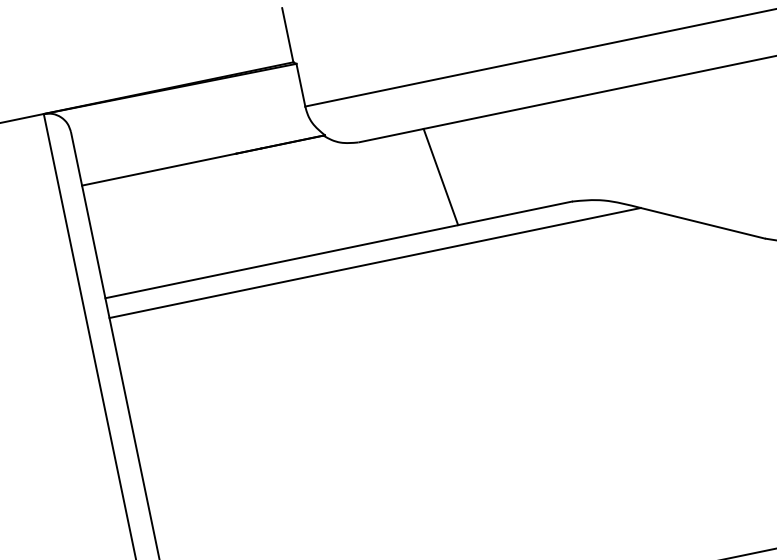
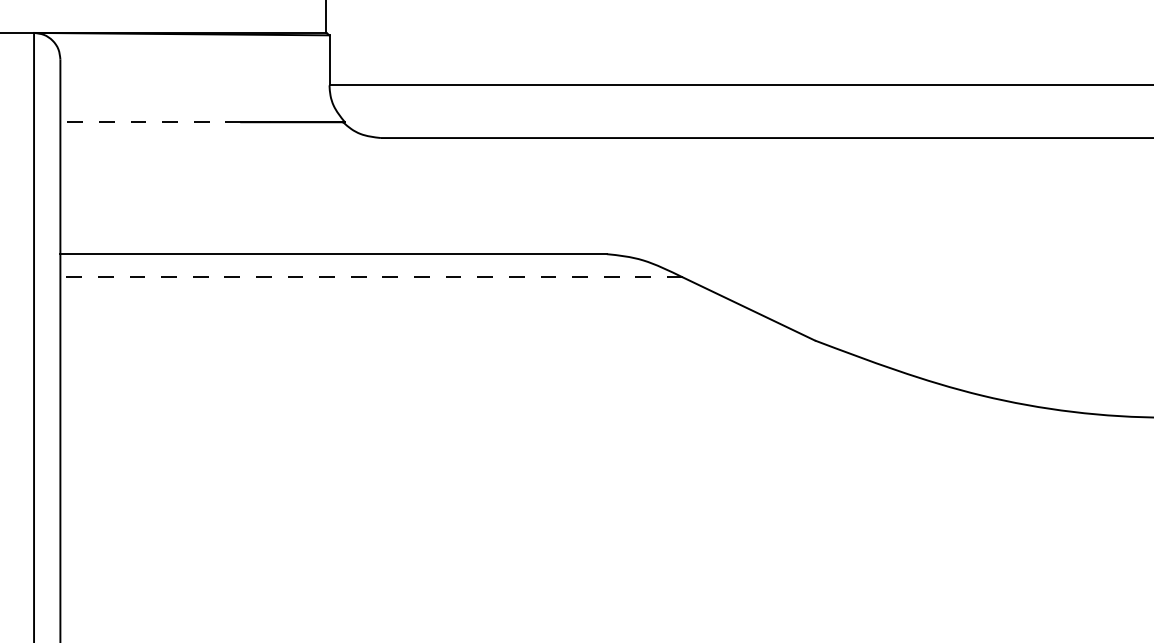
line: (159, 169) -> (150, 122), solid -> dashed
line: (441, 177) -> (465, 196), removed
line: (375, 263) -> (371, 277), solid -> dashed

